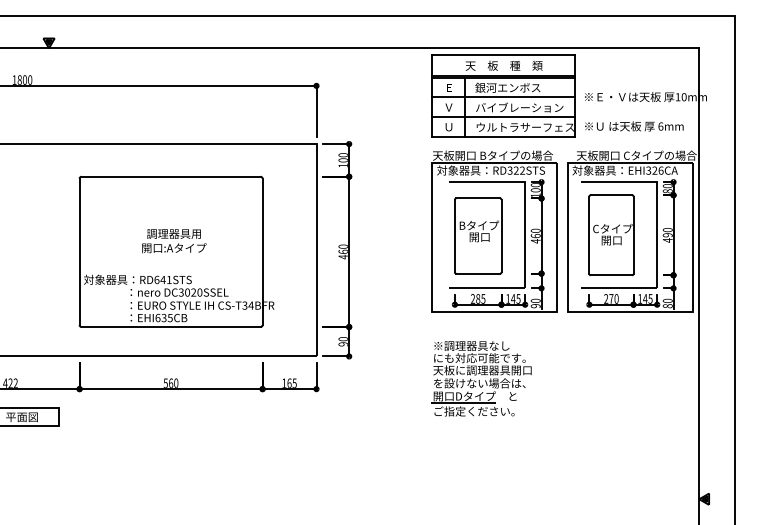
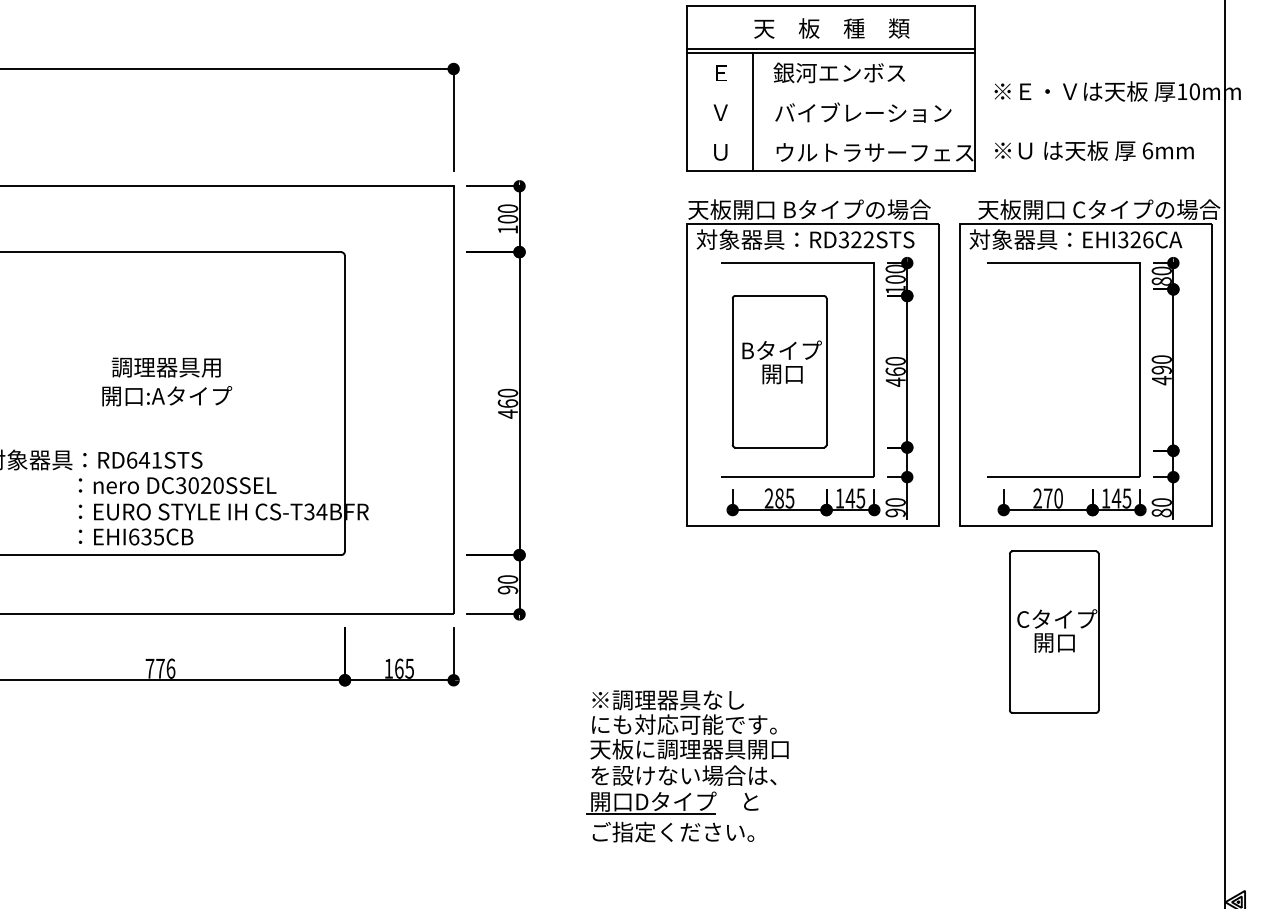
line: (503, 97) -> (830, 92), removed
line: (503, 116) -> (830, 130), removed
part: (611, 235) -> (1054, 632), moved
part: (481, 378) -> (687, 765), moved
text: (170, 382) -> (159, 666), 560 -> 776

